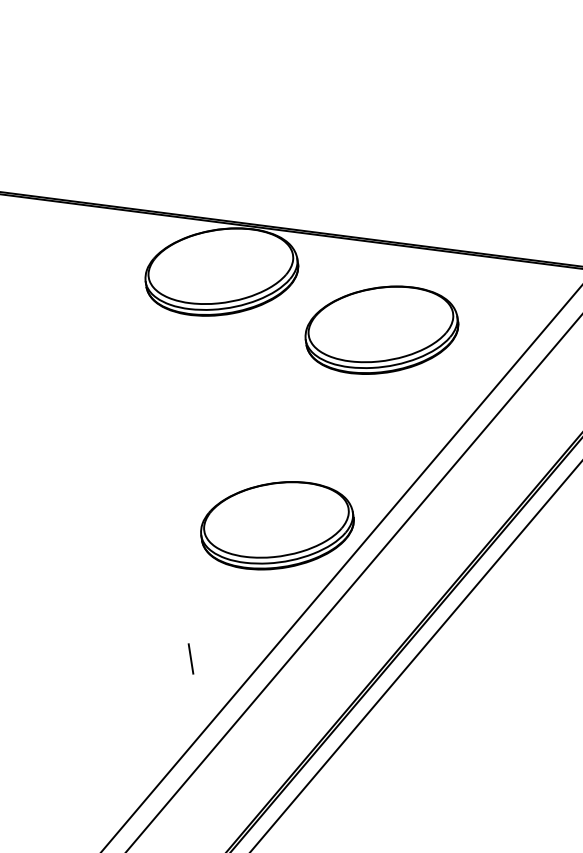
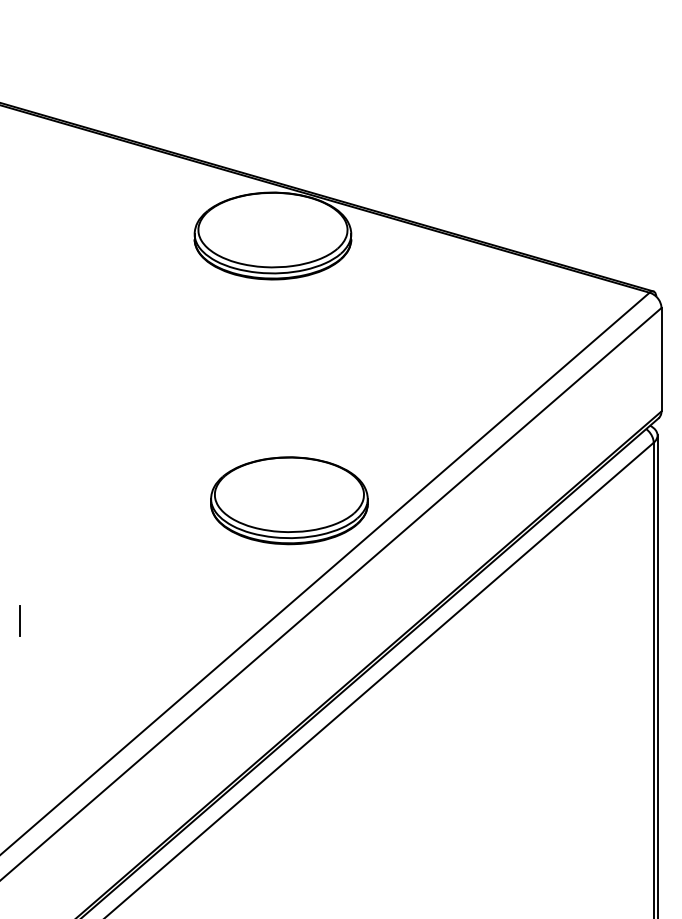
part: (381, 329) -> (425, 319), removed
line: (190, 658) -> (19, 620), moved

